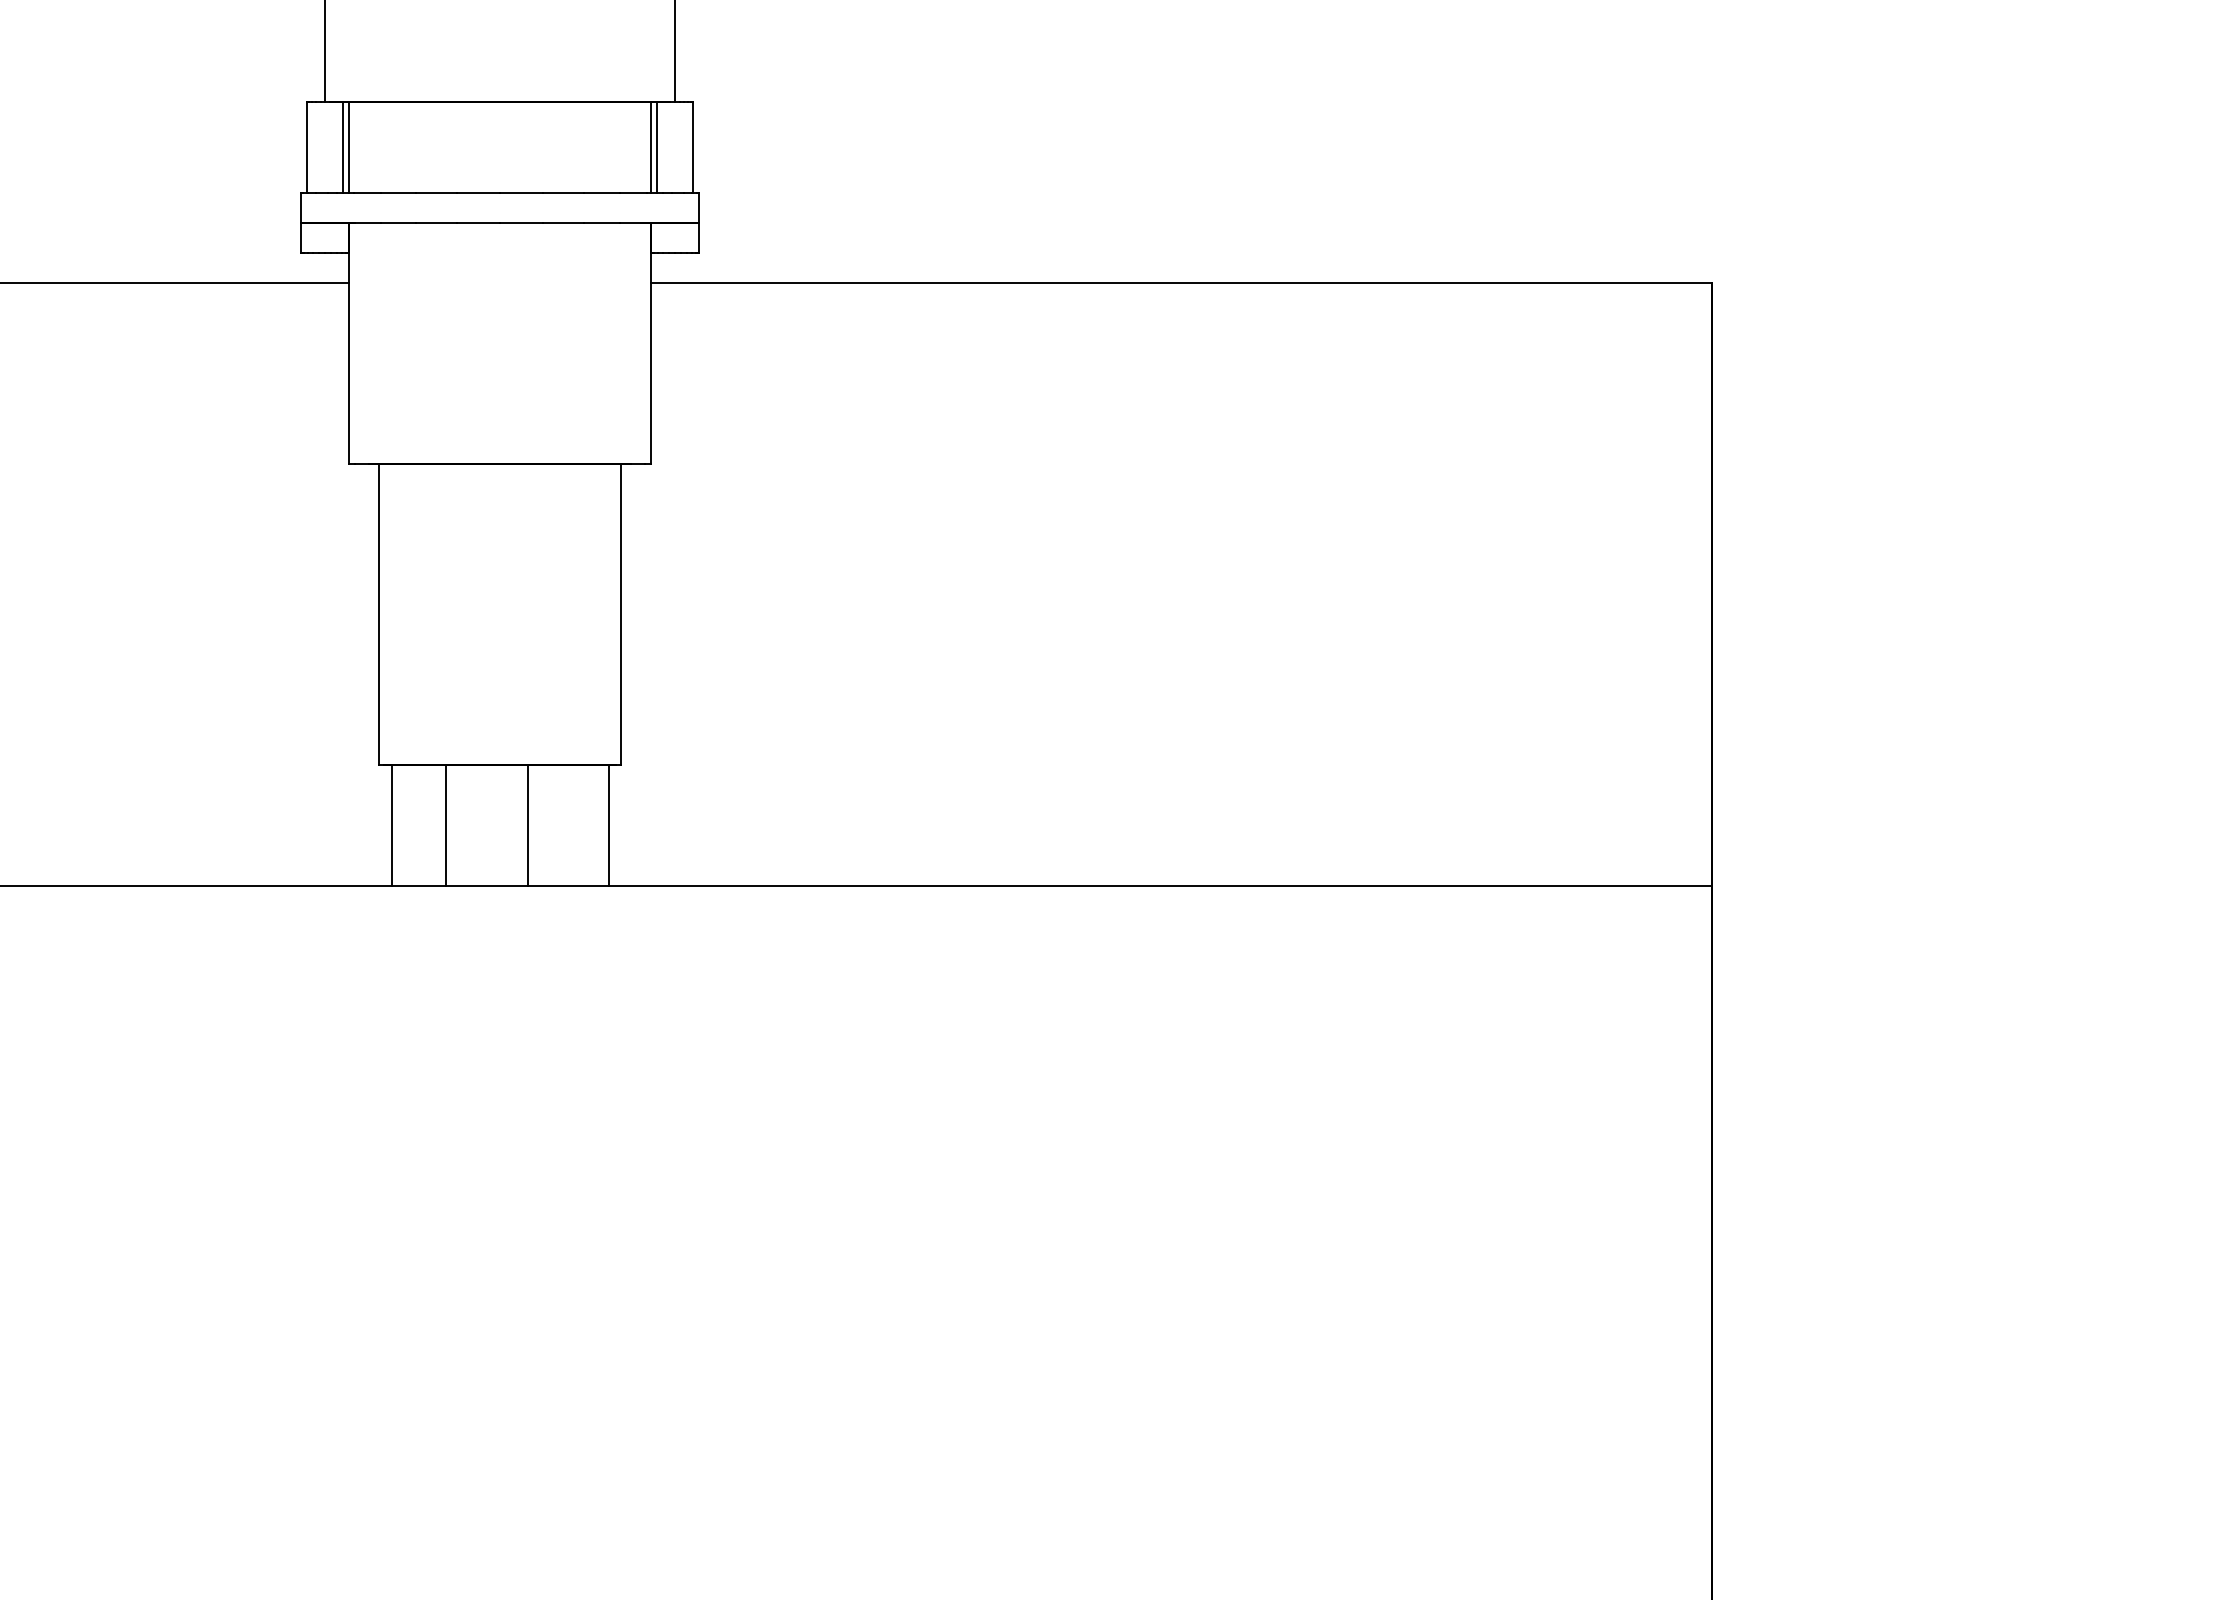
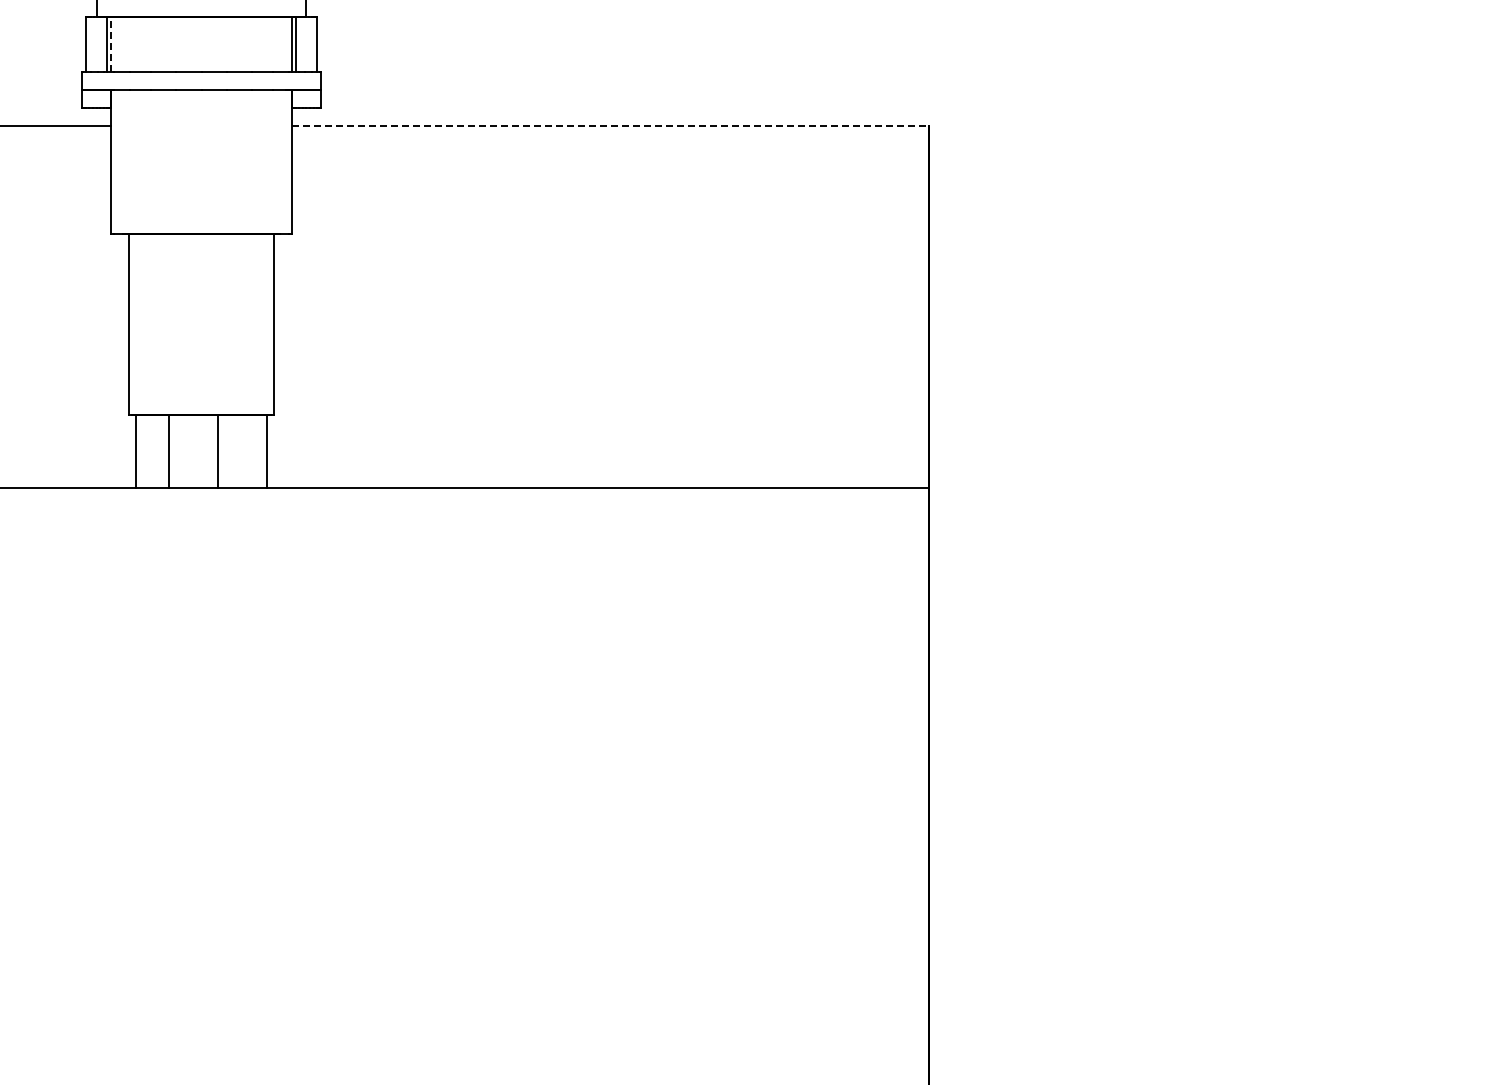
line: (350, 145) -> (111, 43), solid -> dashed
line: (1181, 282) -> (610, 125), solid -> dashed

